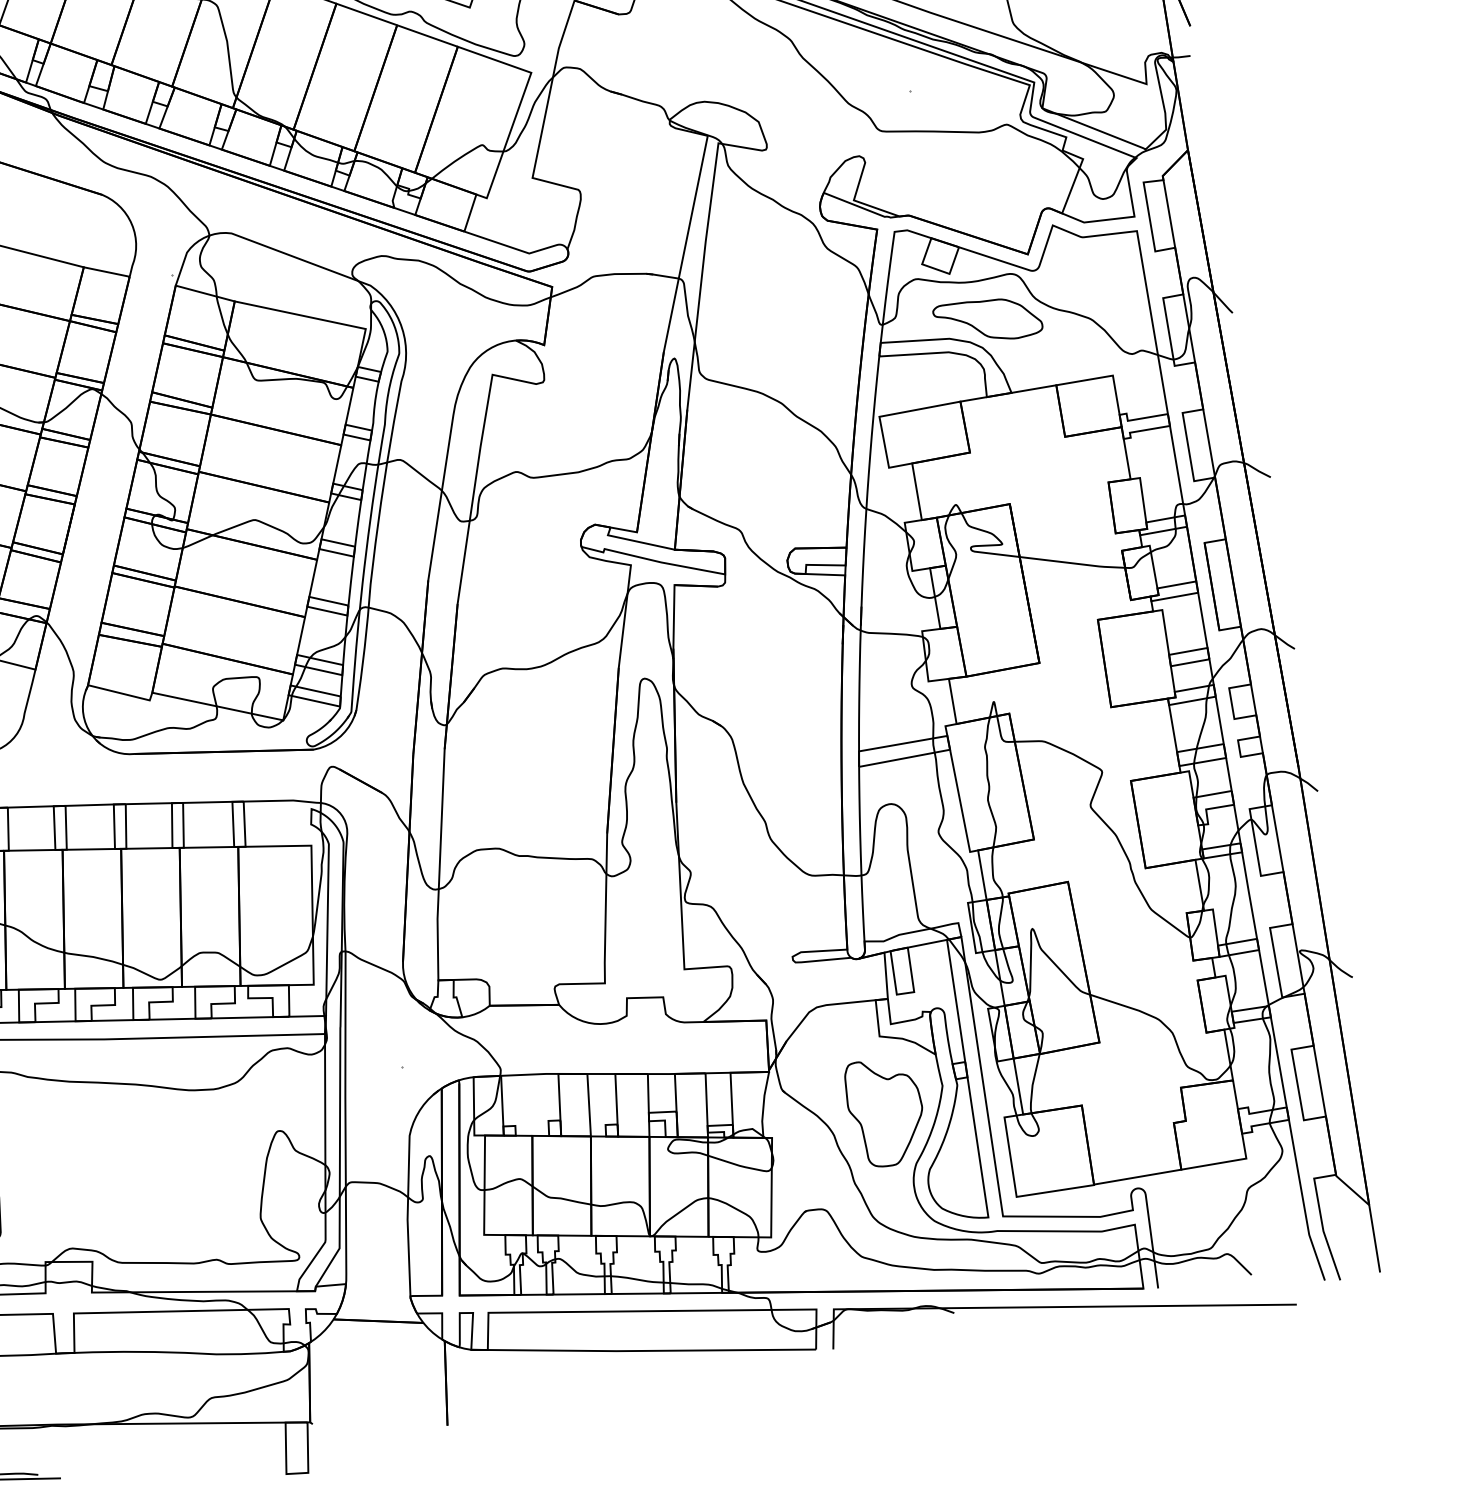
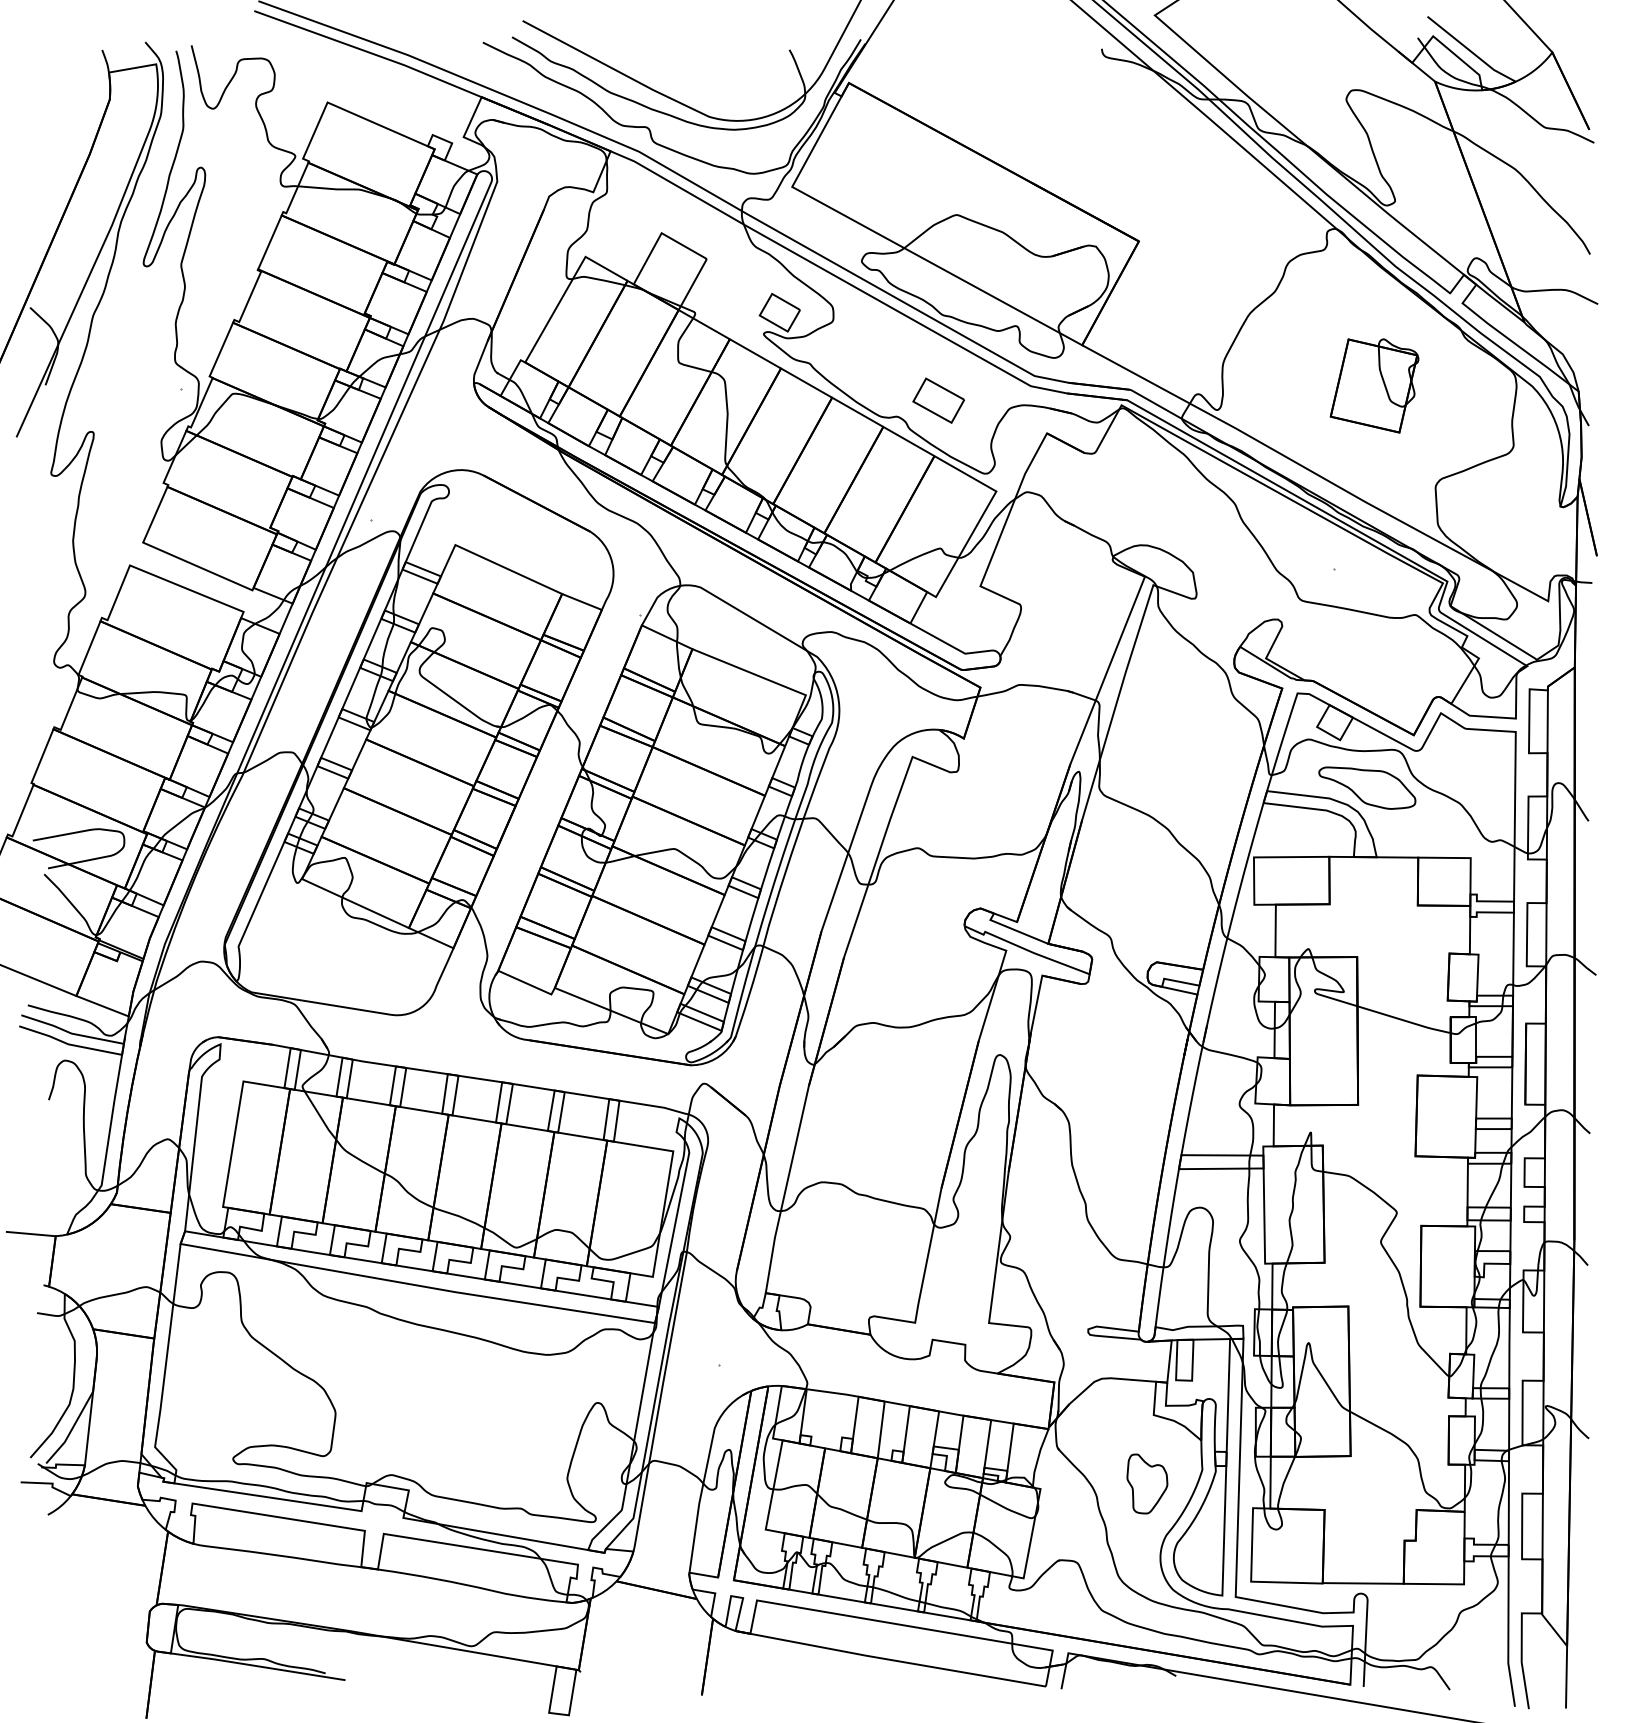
part: (886, 1111) -> (1147, 1483), size x0.6

